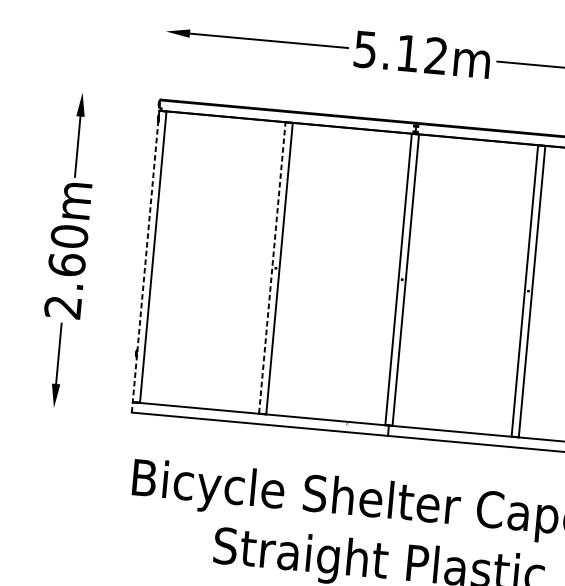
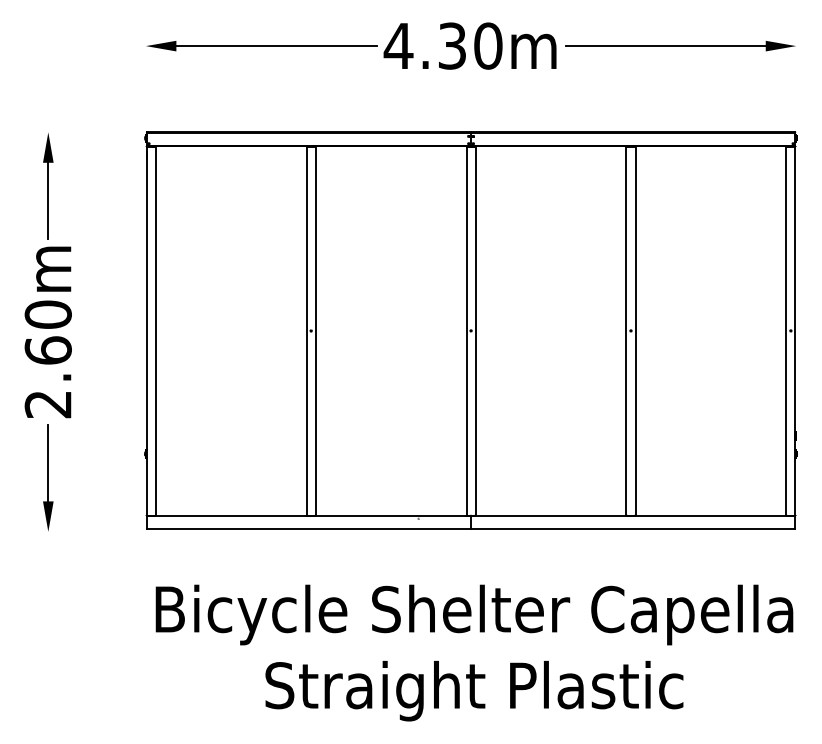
text: (400, 52) -> (442, 45), 5.12m -> 4.30m
line: (145, 256) -> (146, 330), dashed -> solid
line: (272, 267) -> (306, 330), dashed -> solid

